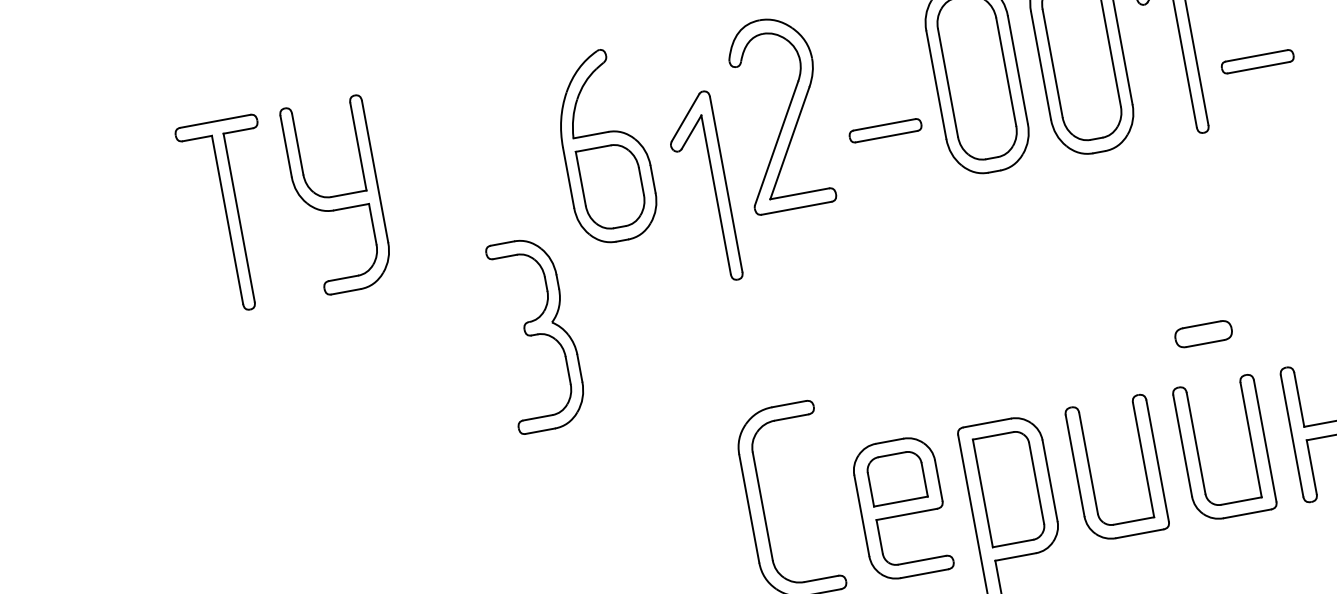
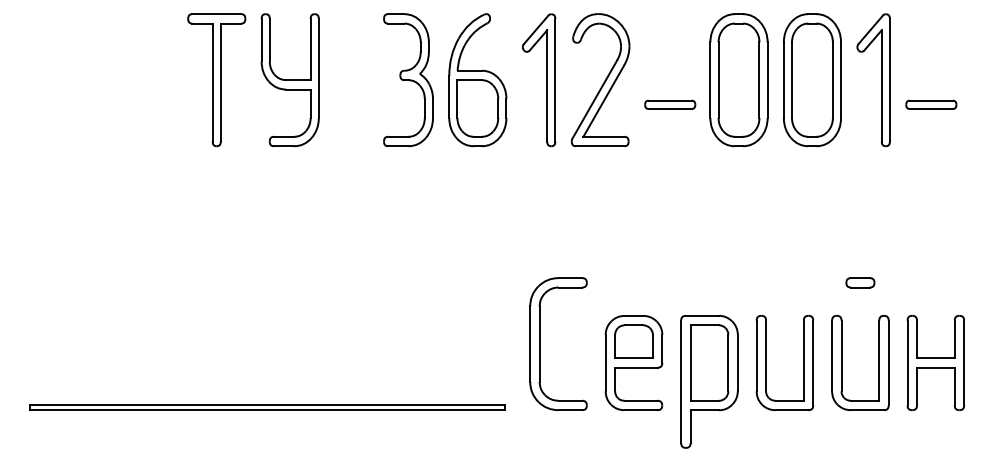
part: (713, 187) -> (546, 80), moved
part: (1203, 333) -> (860, 282), size x0.71
part: (537, 334) -> (408, 80), moved

